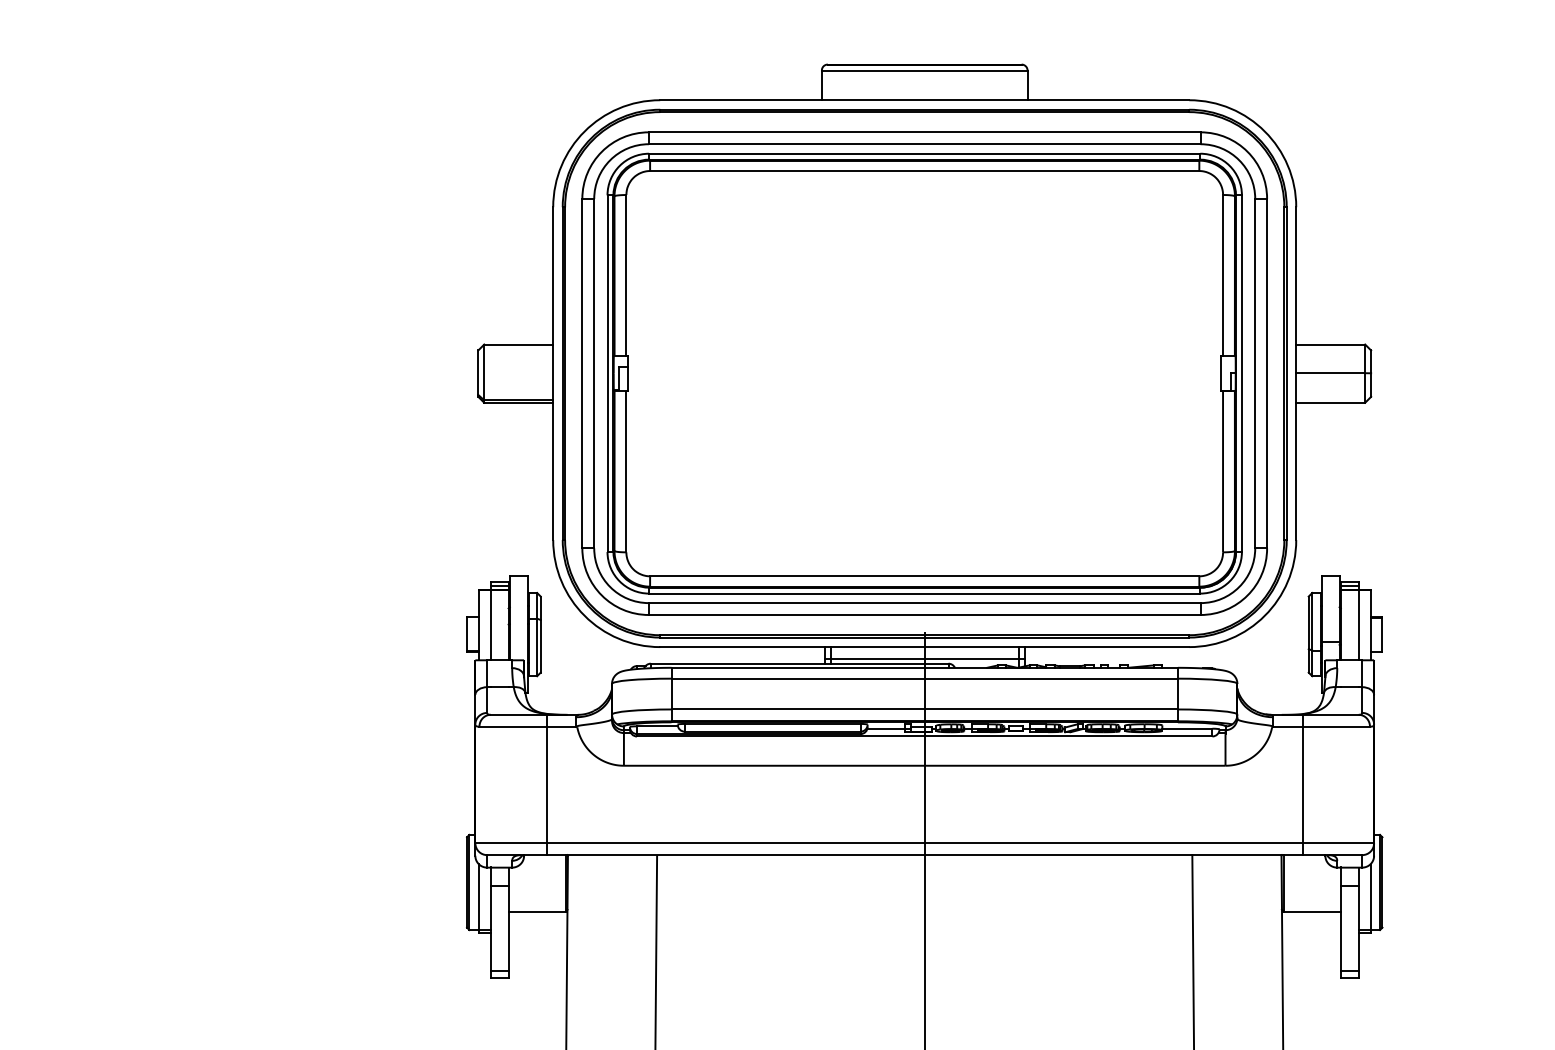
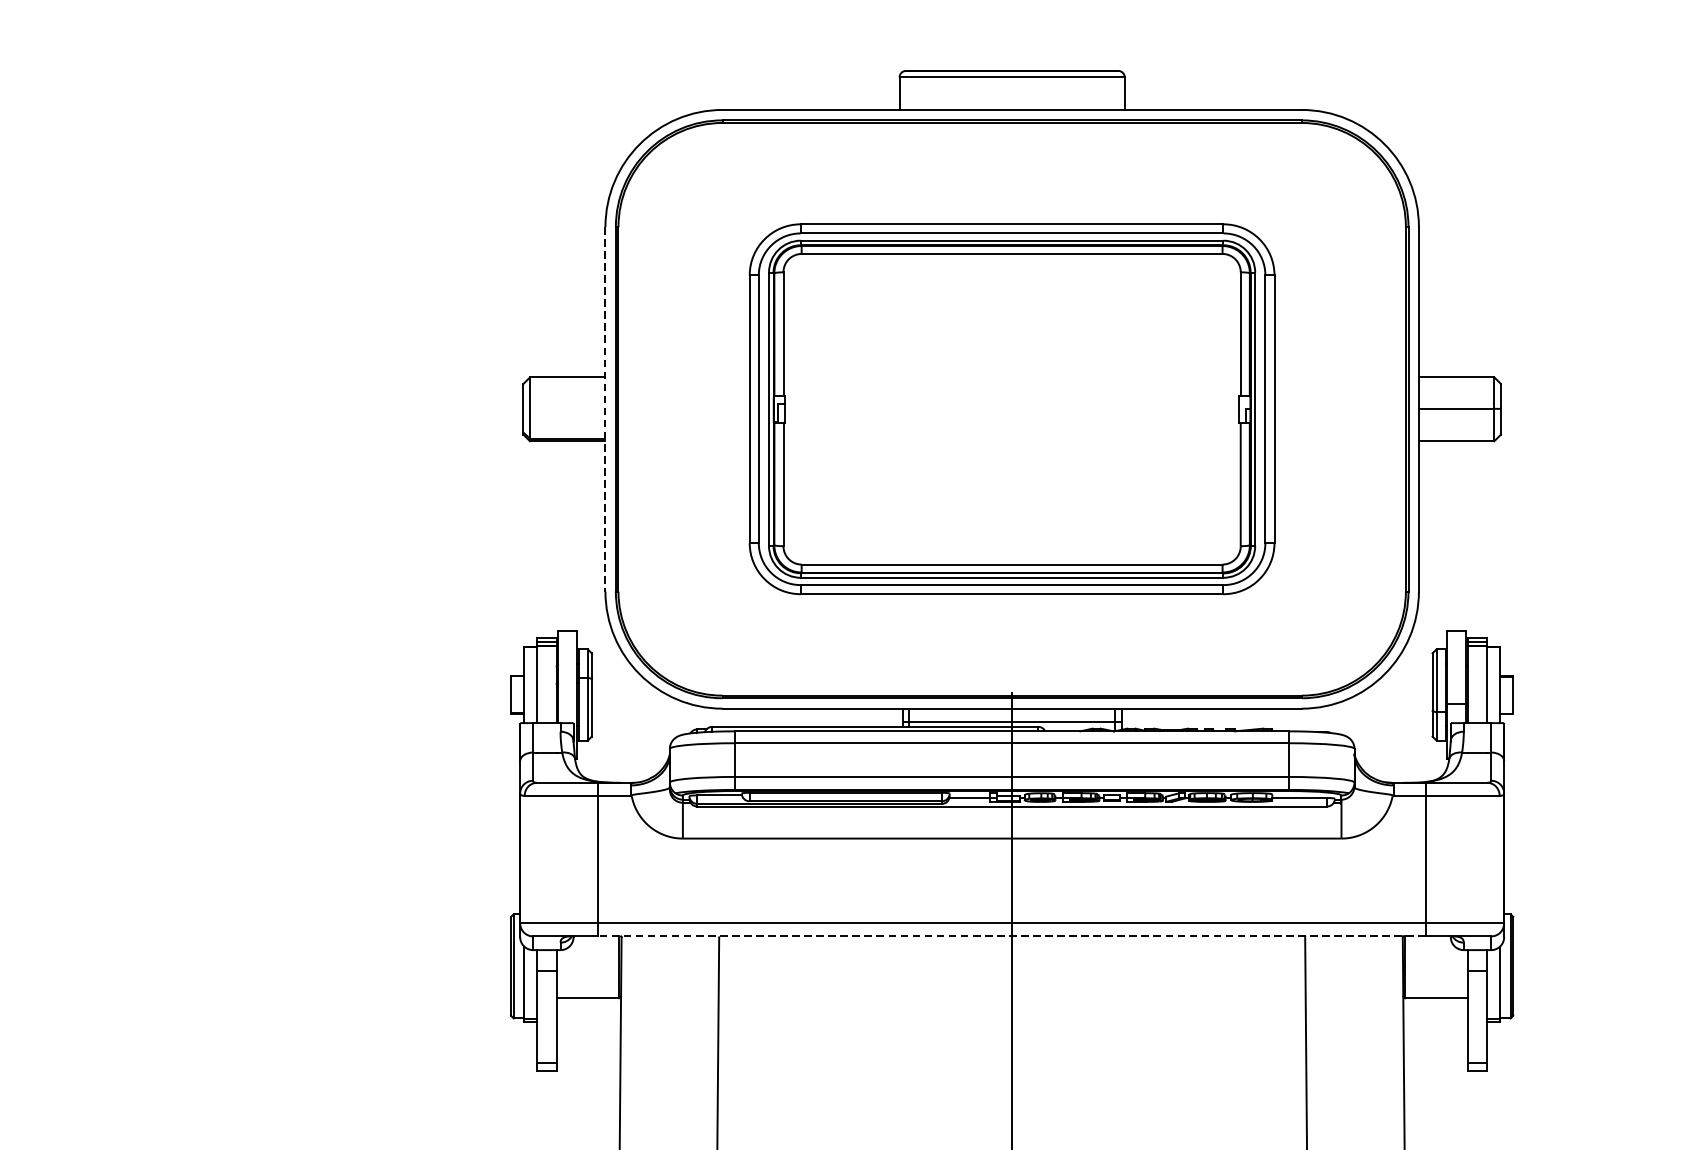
part: (924, 373) -> (1011, 409), size x0.7
line: (553, 374) -> (605, 410), solid -> dashed
line: (924, 855) -> (1011, 936), solid -> dashed

